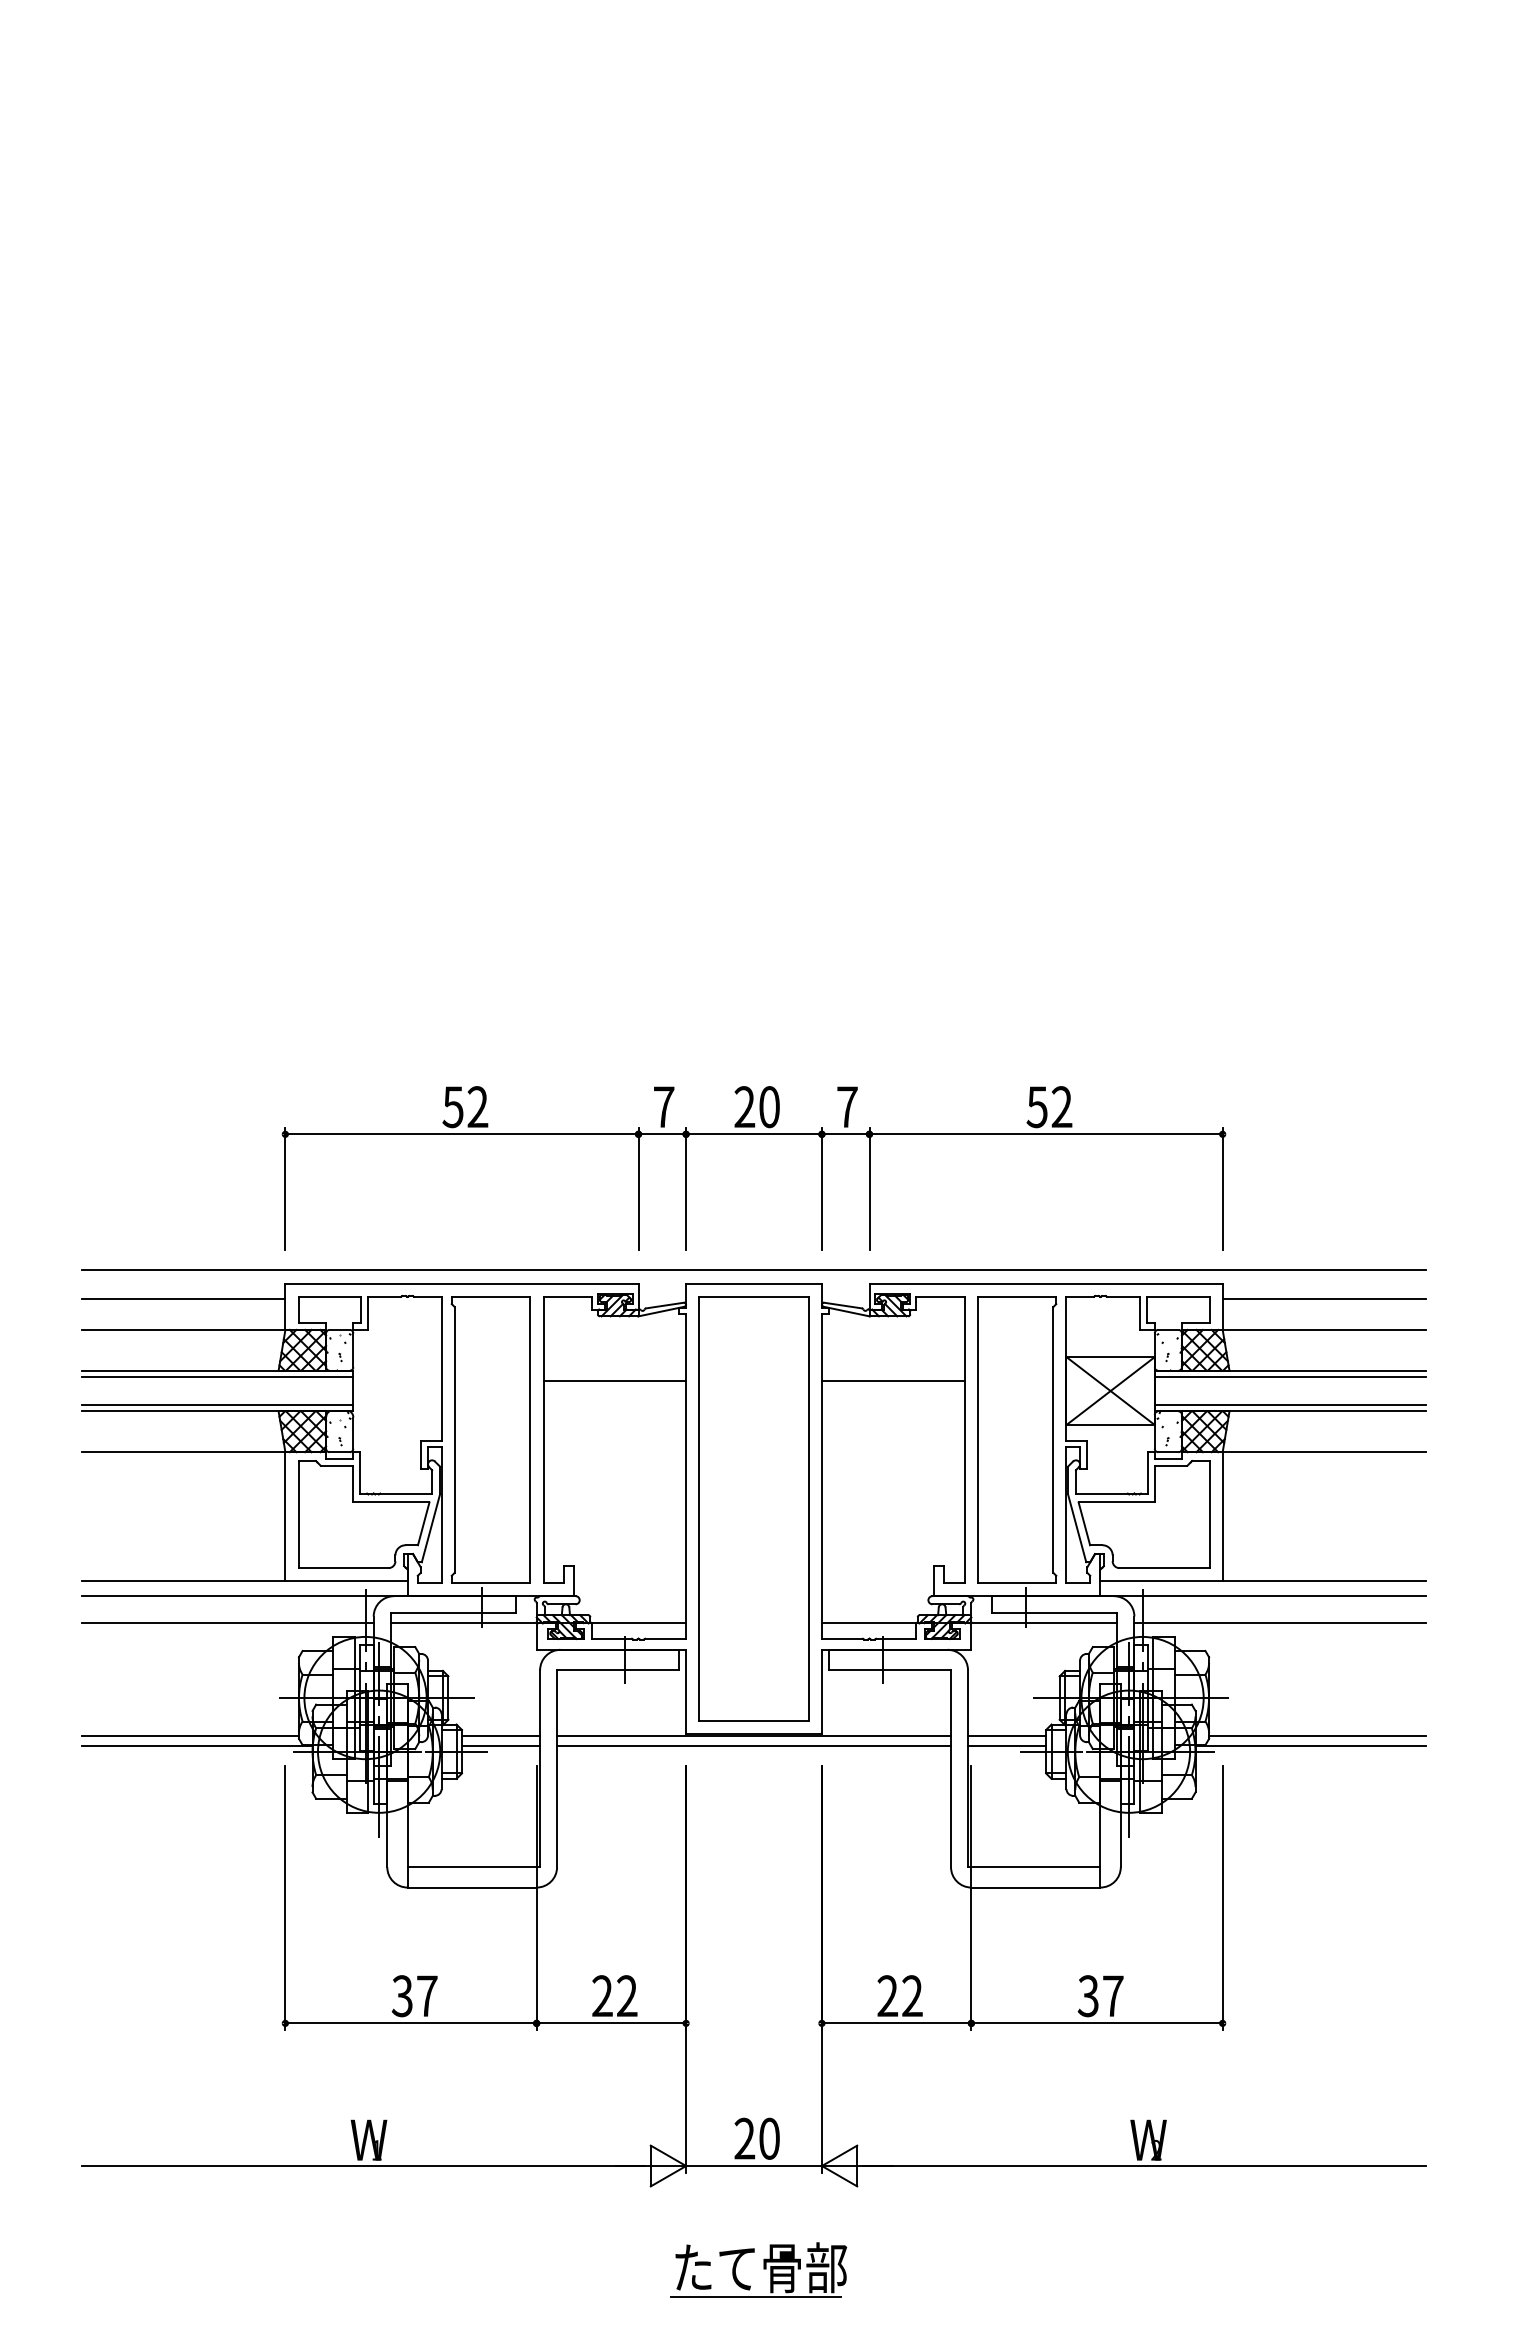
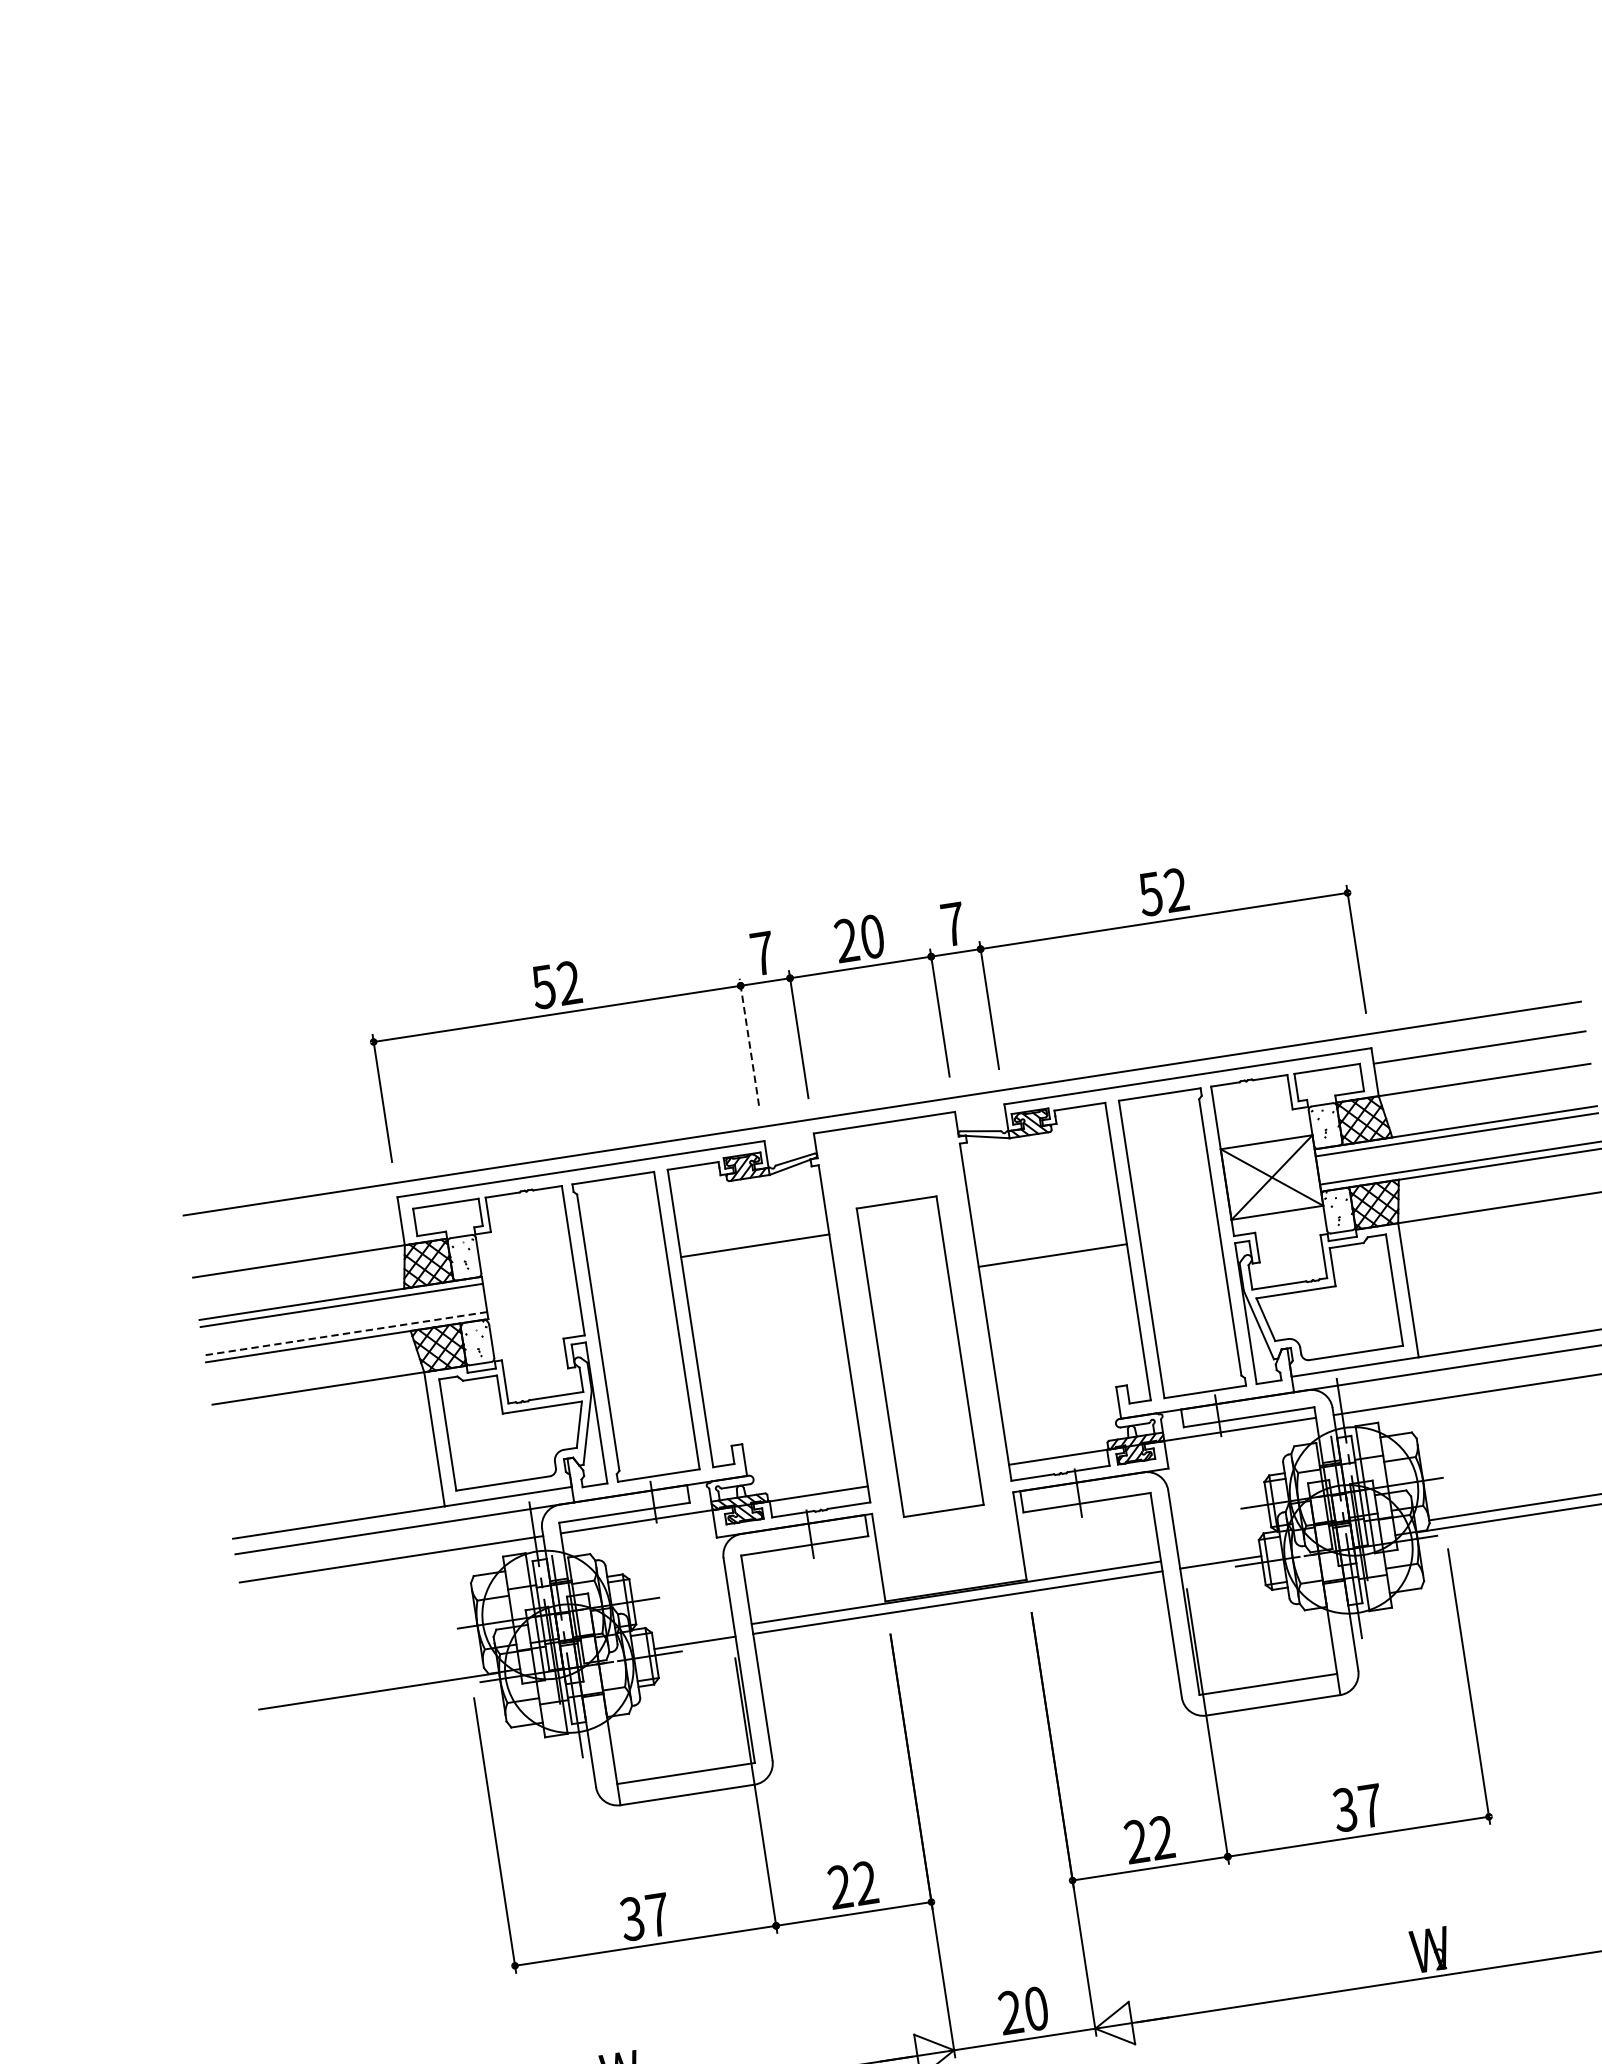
line: (638, 1188) -> (749, 1042), solid -> dashed
line: (183, 1298) -> (293, 1228), removed
line: (892, 1380) -> (1051, 1255), moved
line: (217, 1404) -> (346, 1333), solid -> dashed
part: (753, 1508) -> (919, 1356), size x0.7
line: (189, 1736) -> (369, 1682), removed
line: (501, 1736) -> (694, 1633), removed
line: (1007, 1736) -> (1219, 1552), removed

